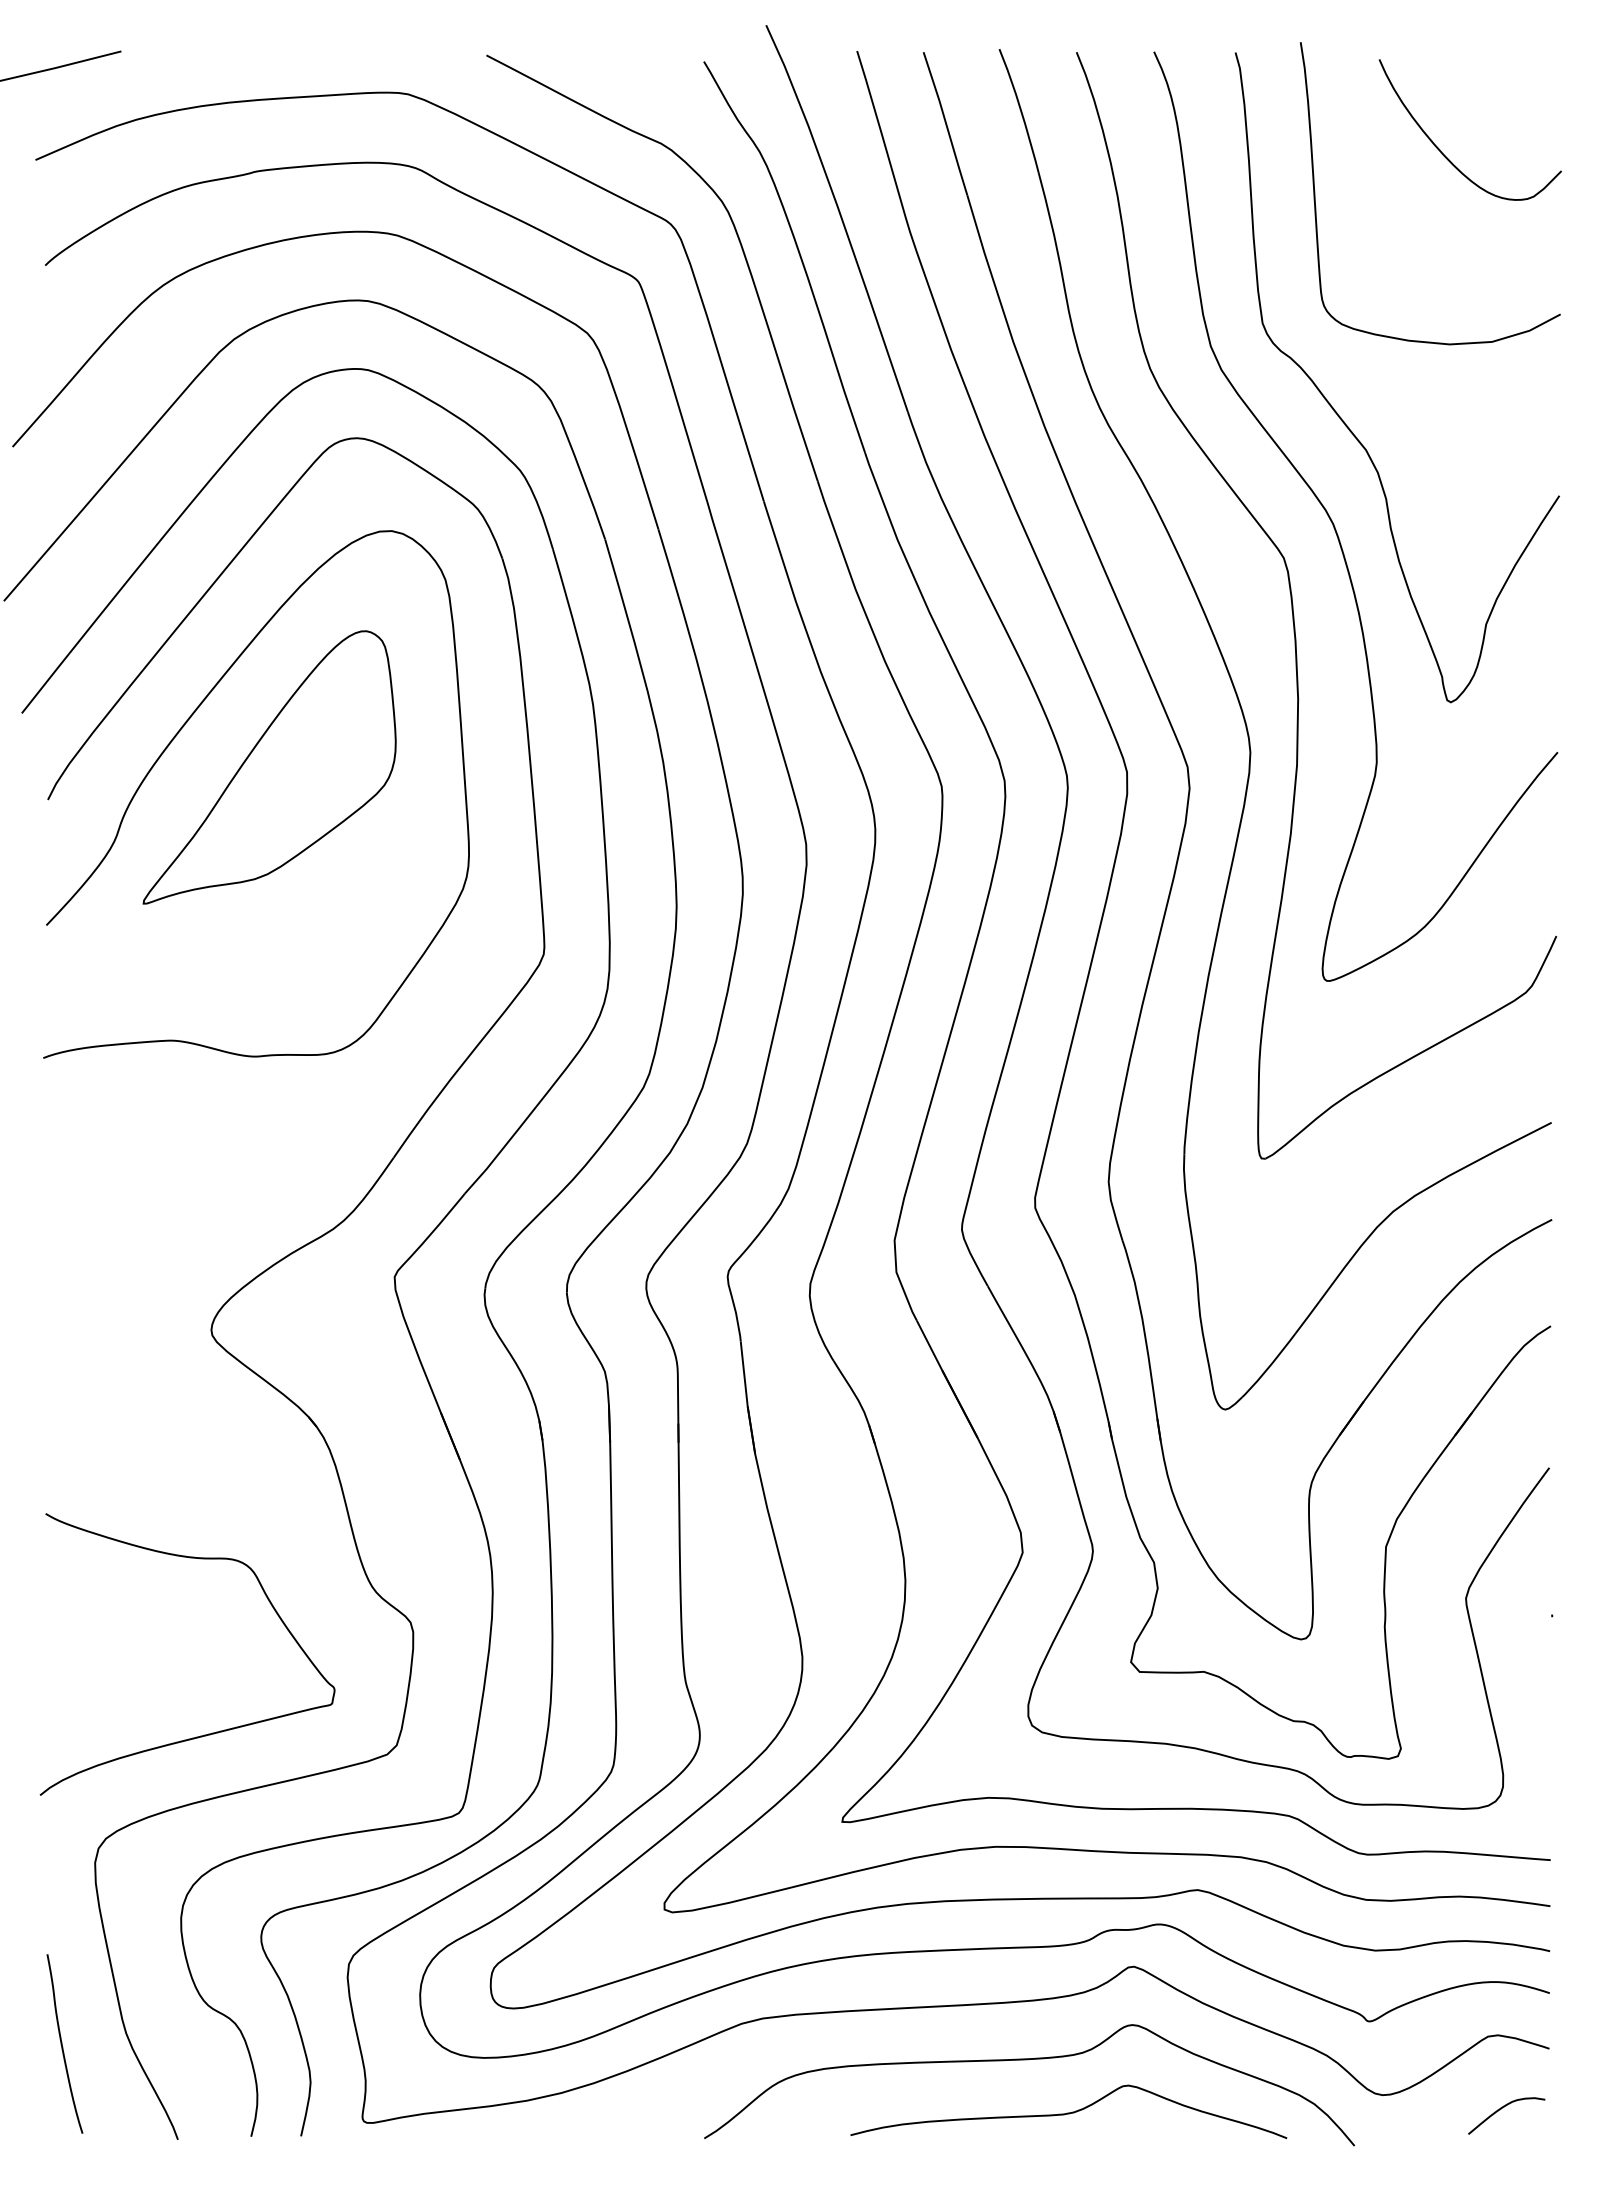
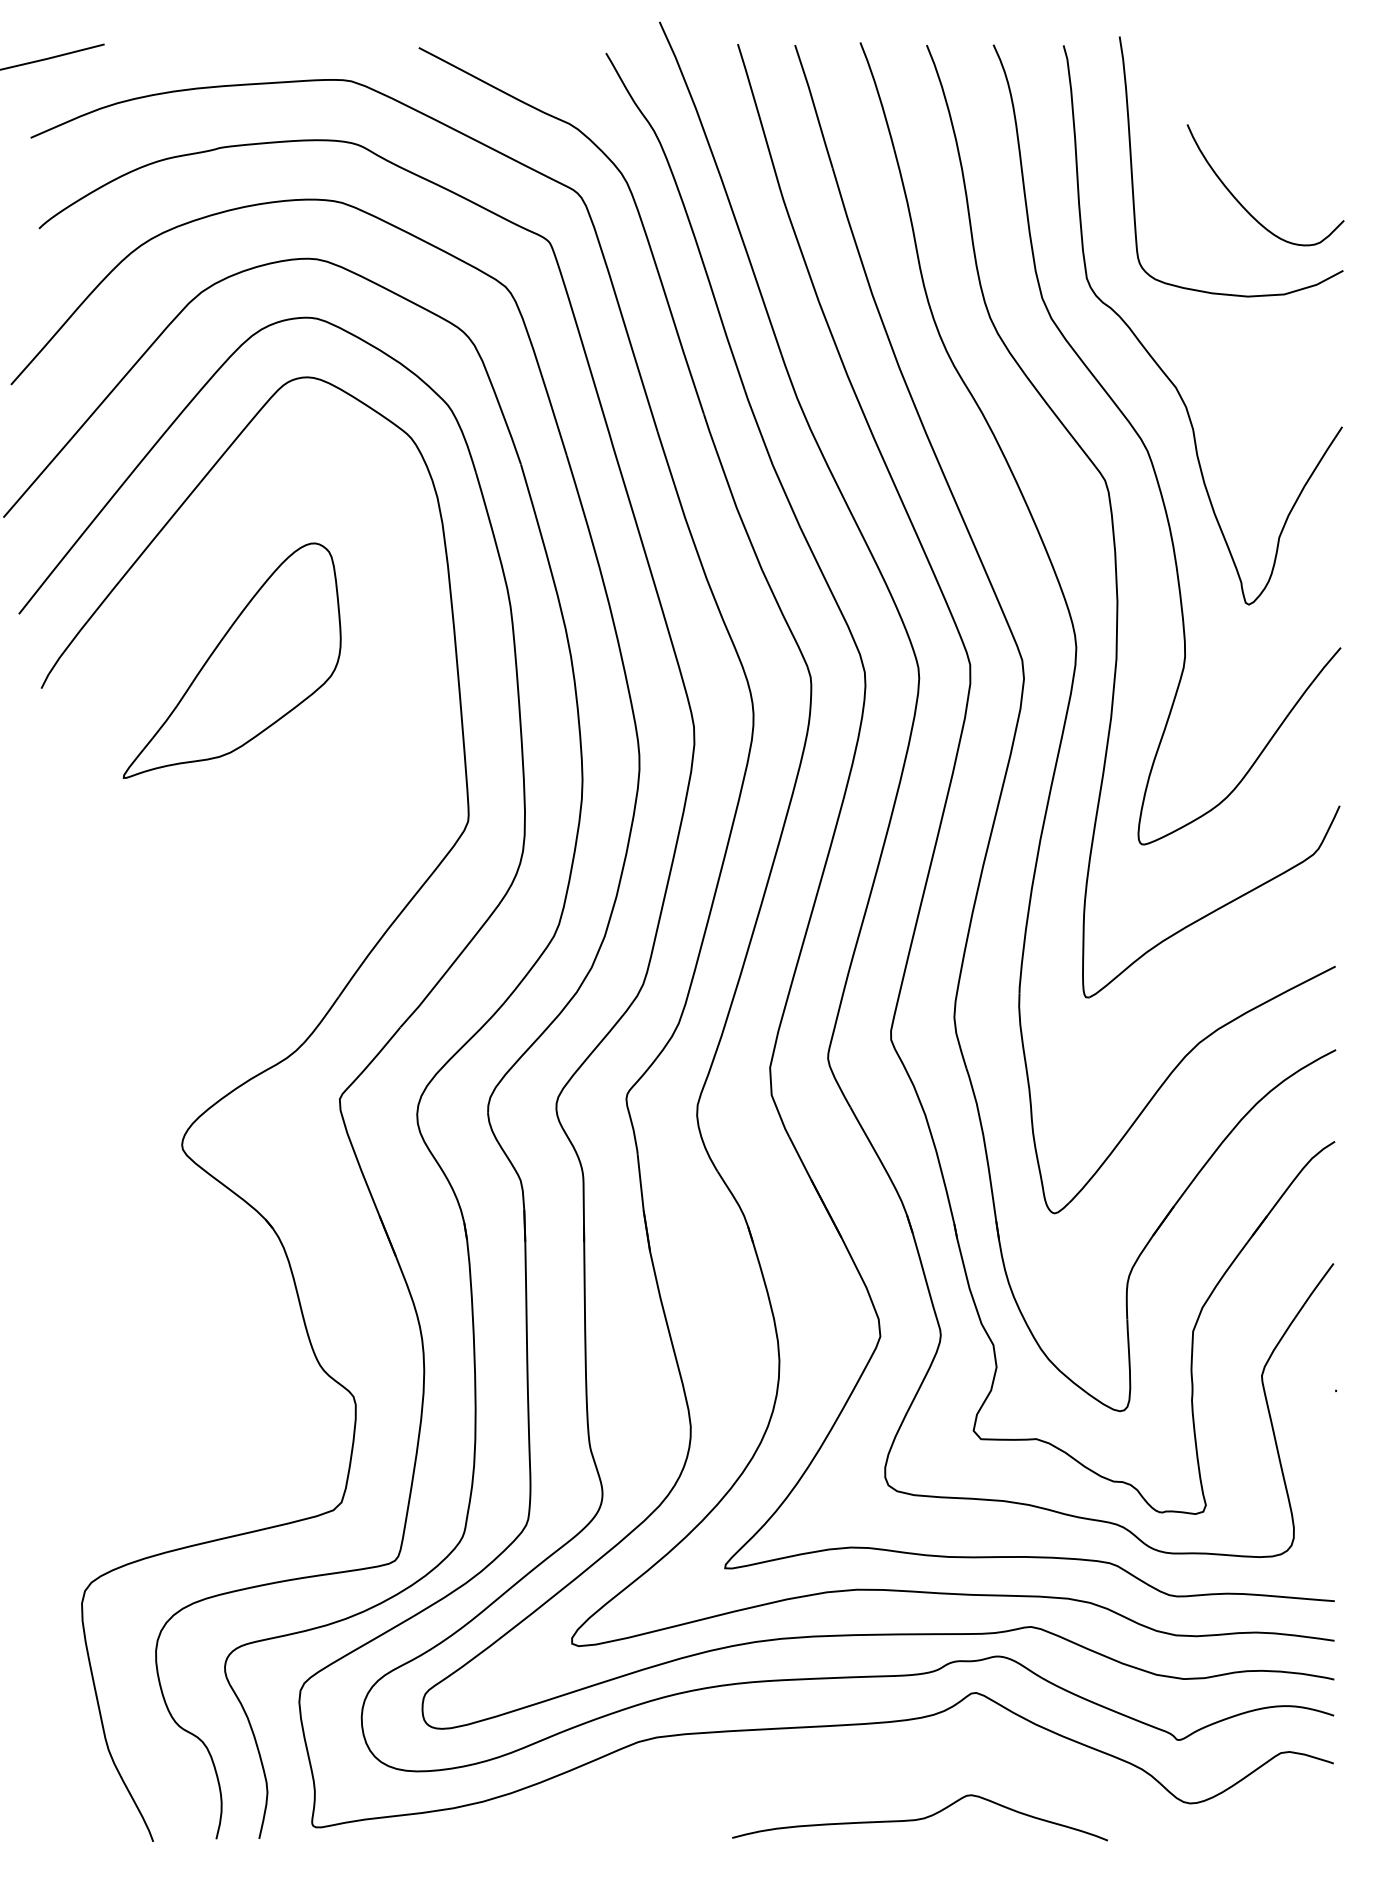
curve: (1440, 149) -> (1239, 201), moved
curve: (177, 735) -> (152, 633), removed
curve: (208, 1733) -> (179, 1492), removed
curve: (62, 2043) -> (53, 1759), removed
curve: (1028, 2060) -> (885, 1773), removed
curve: (1501, 2109) -> (1292, 1815), removed

